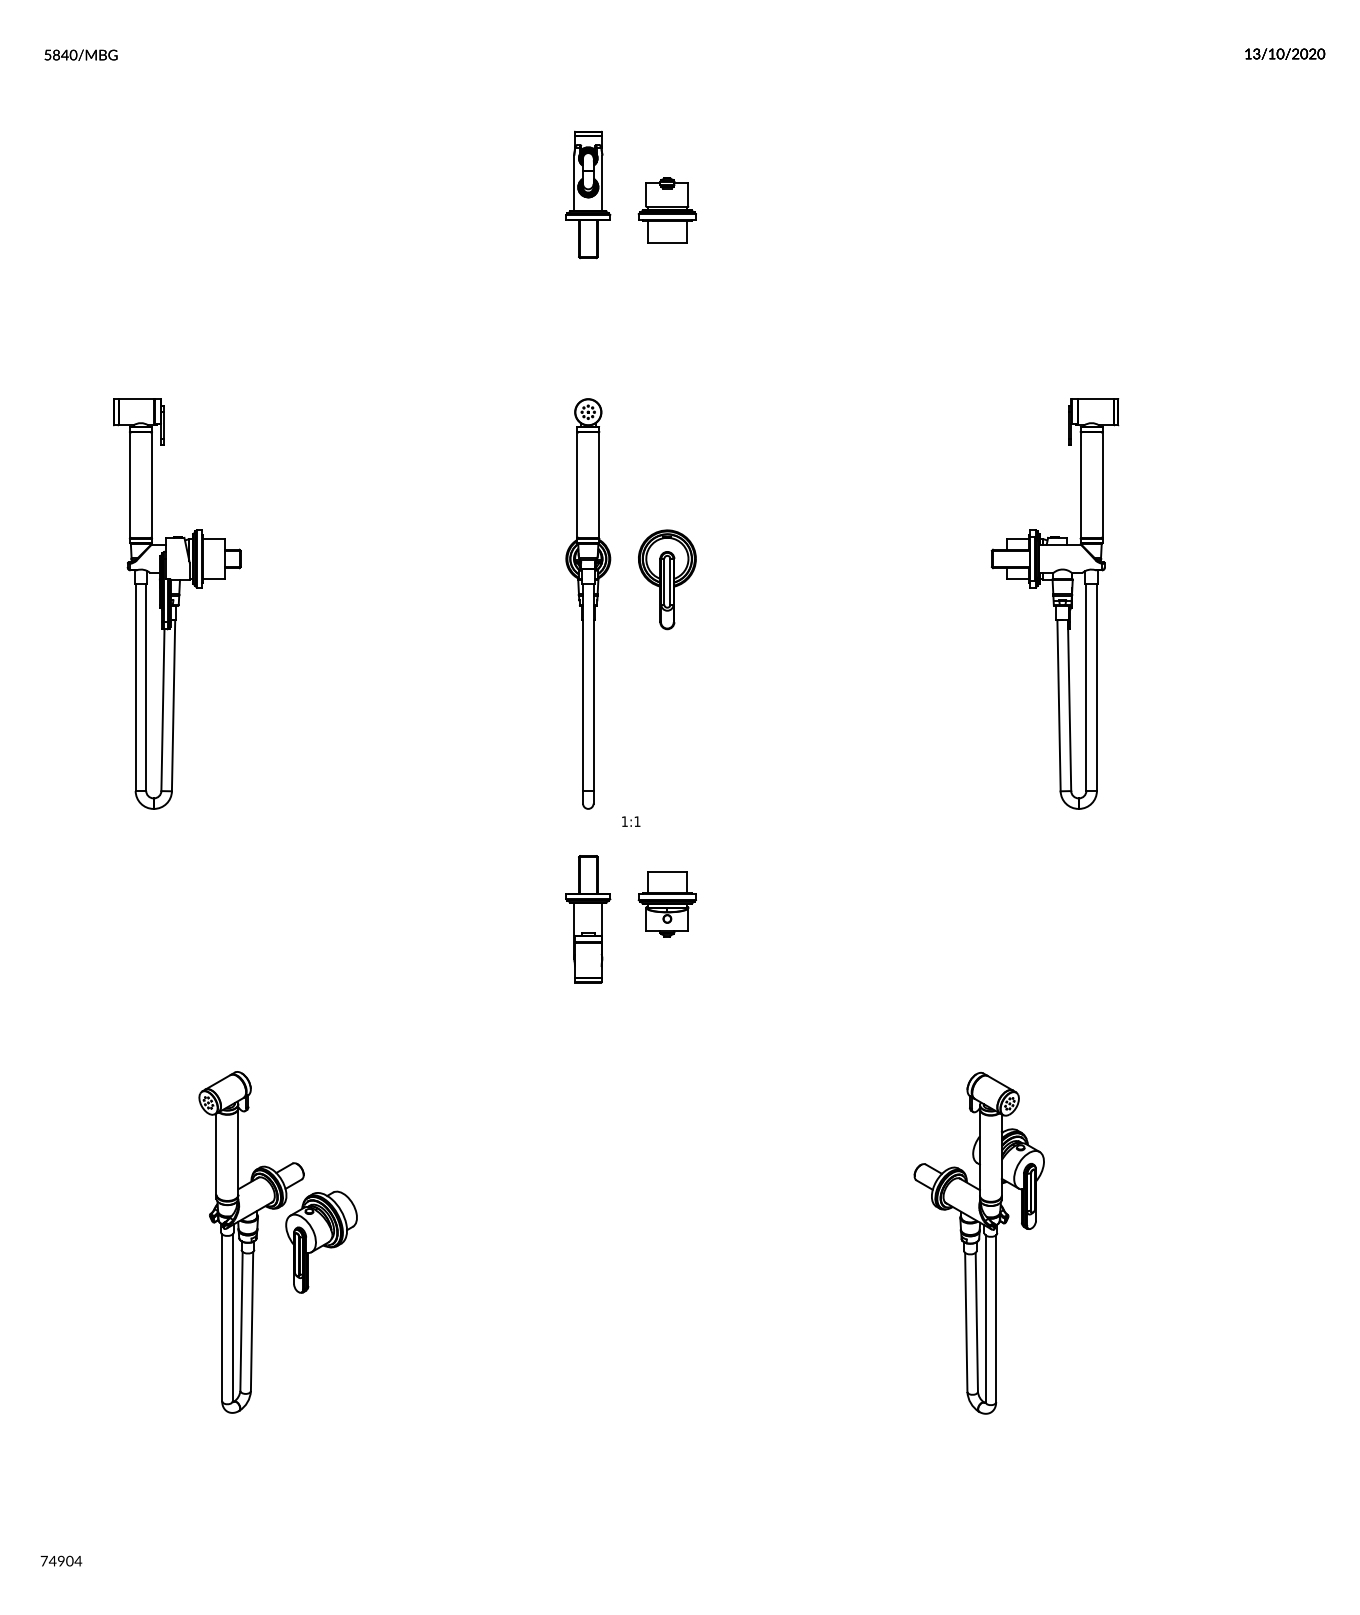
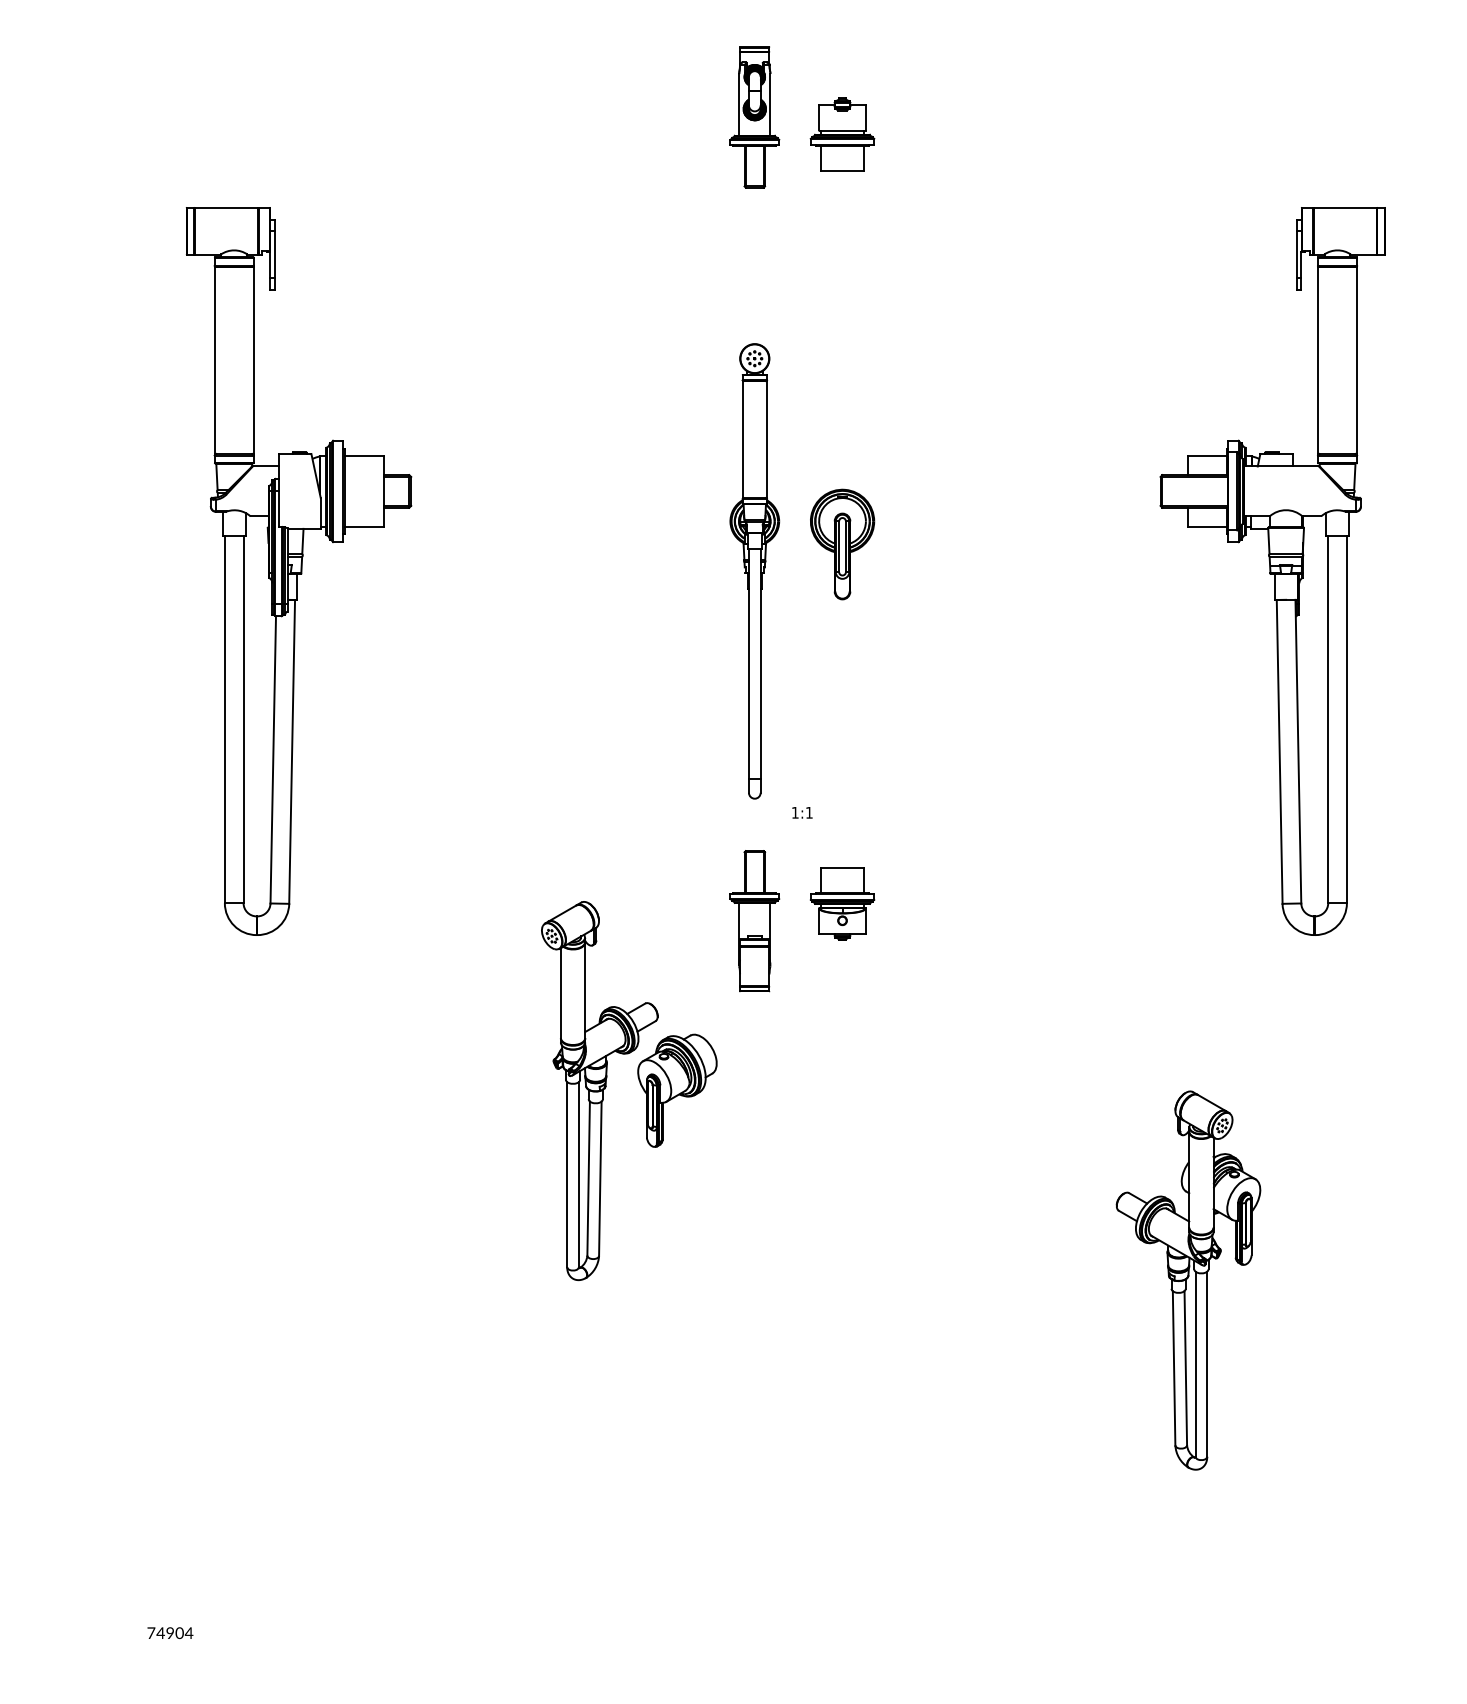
part: (177, 603) -> (299, 570), size x1.6
part: (1054, 603) -> (1271, 570), size x1.6
part: (287, 1236) -> (639, 1084), moved

